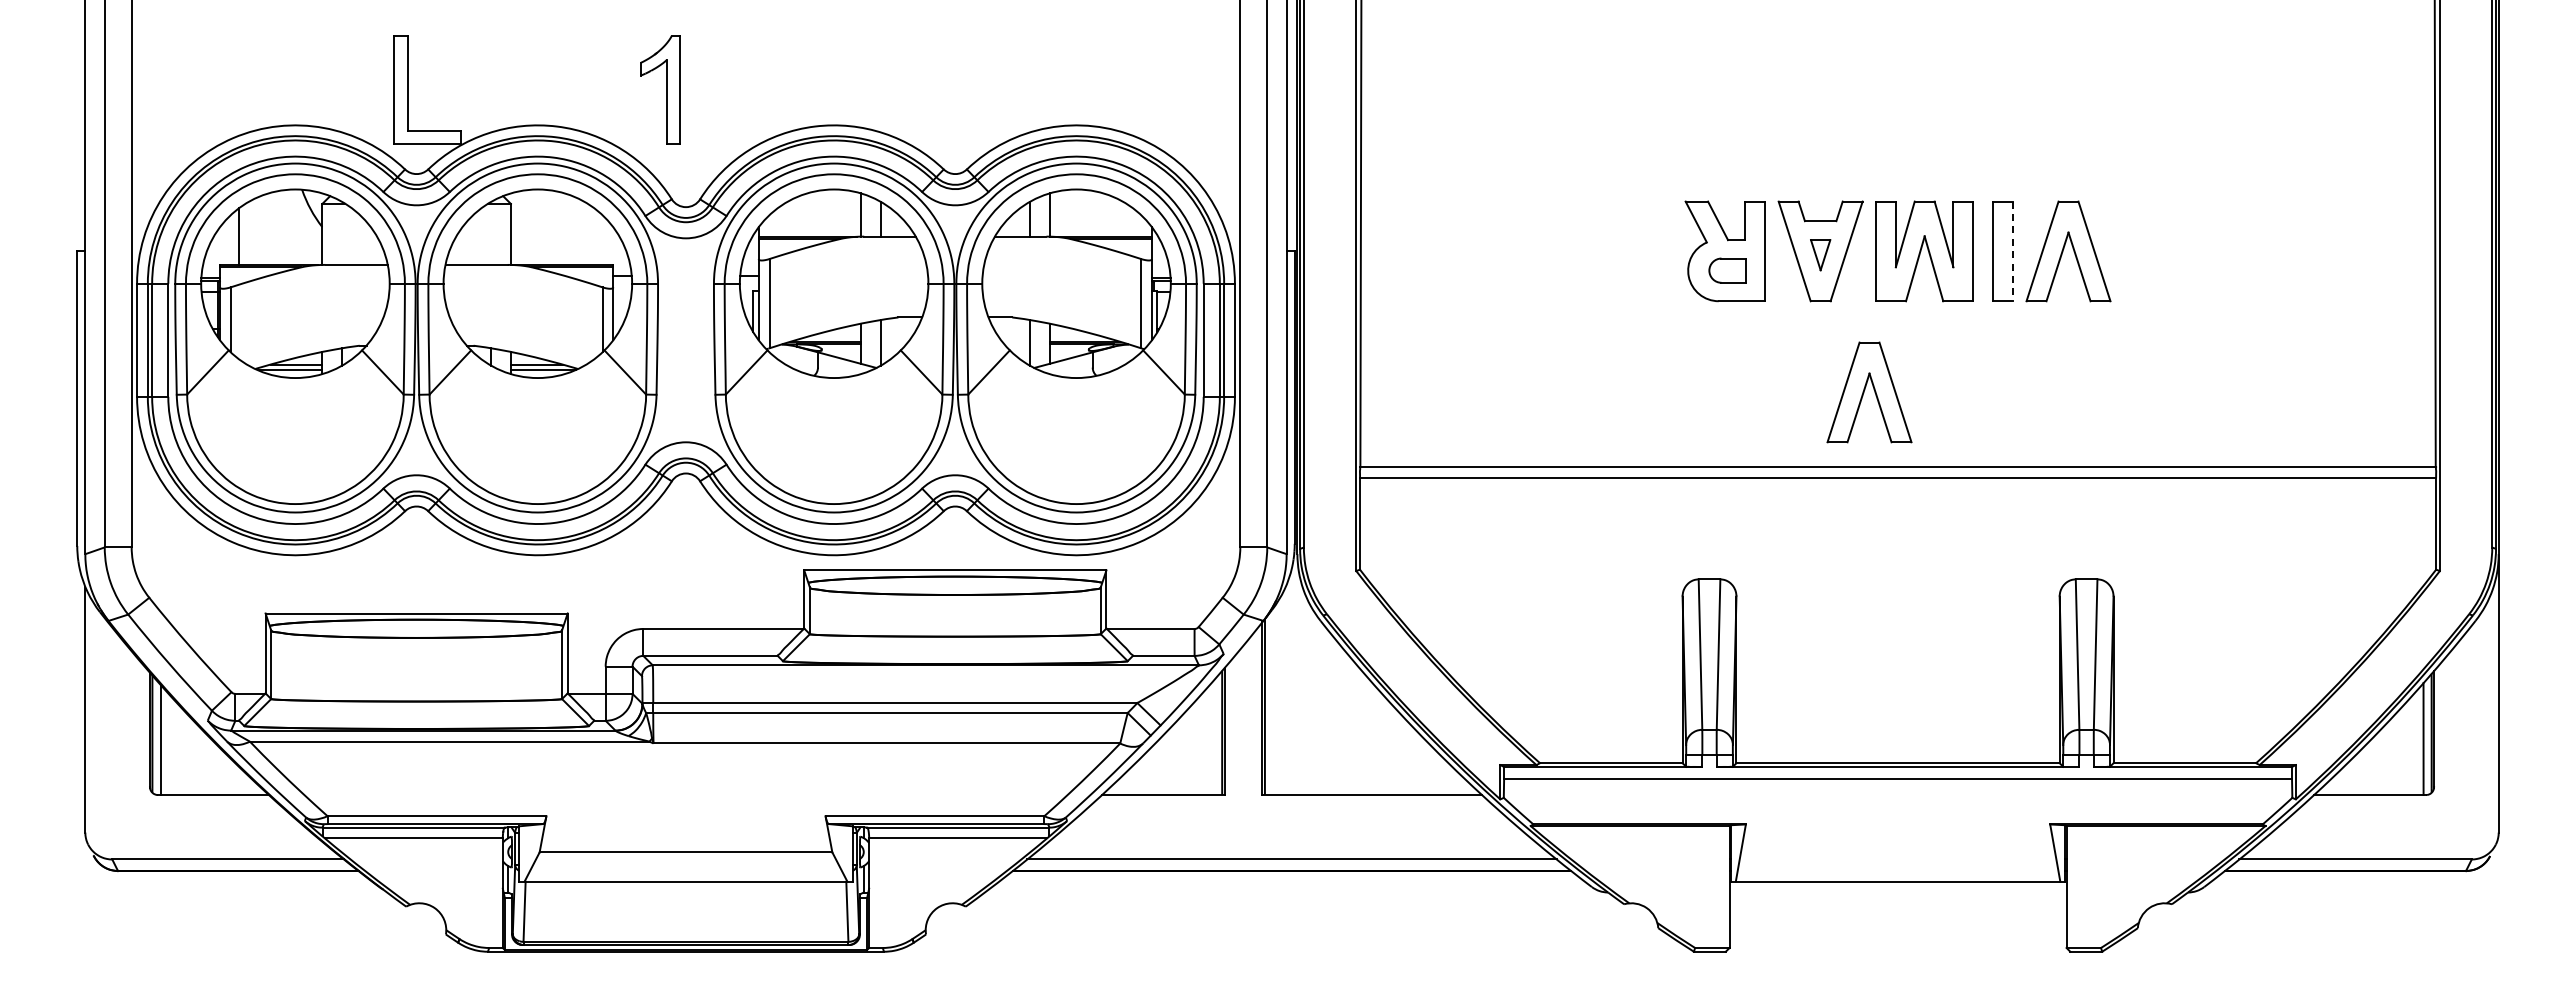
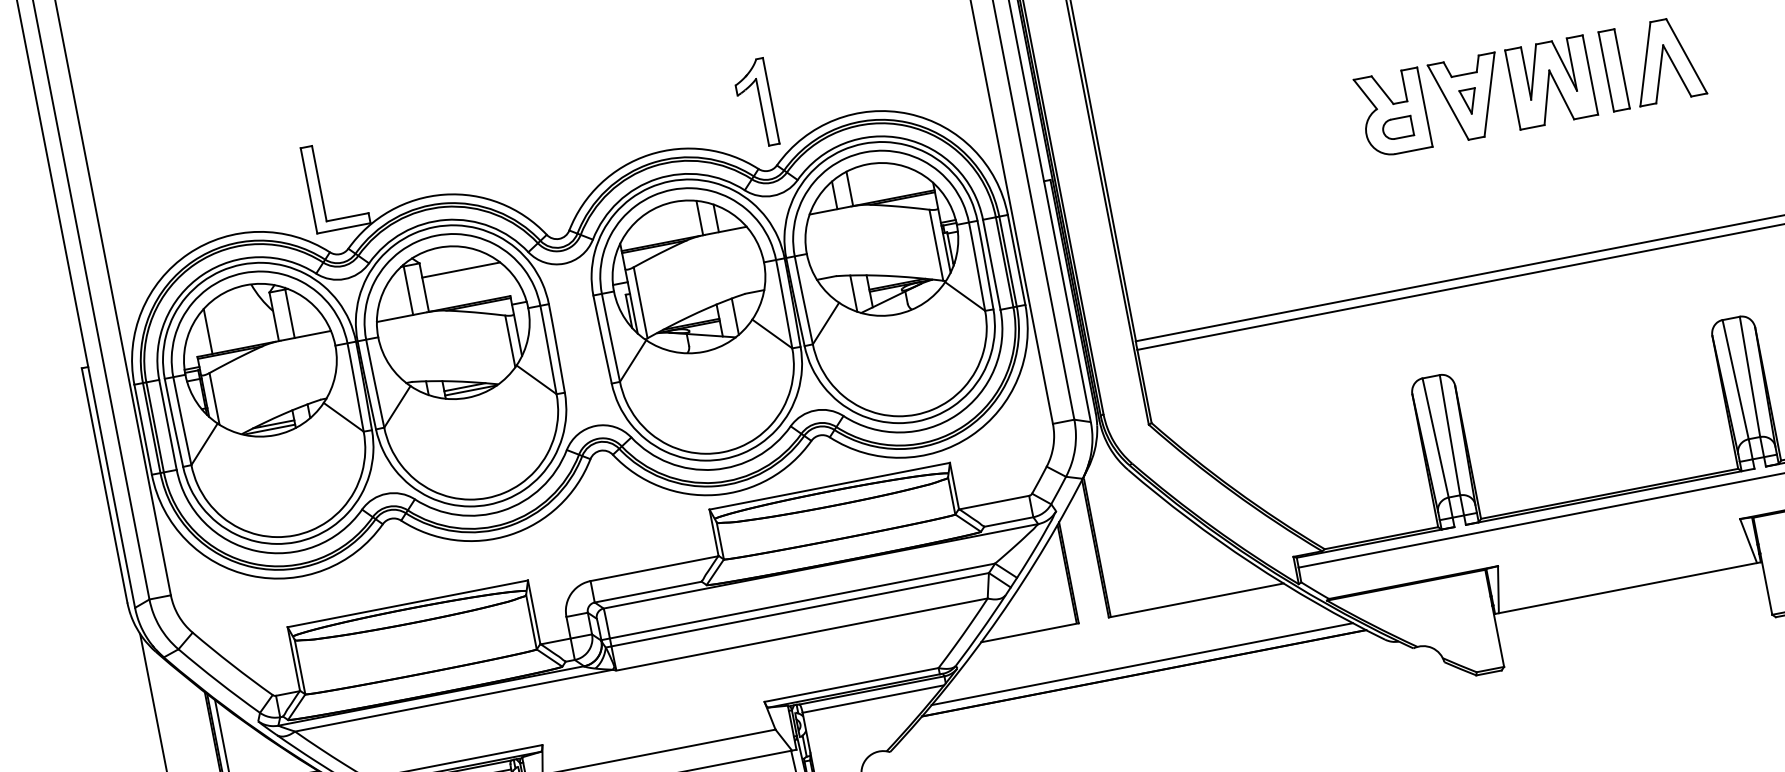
part: (660, 89) -> (755, 103), moved
line: (559, 221) -> (460, 269), added
line: (342, 232) -> (289, 312), added
line: (491, 232) -> (408, 289), added
line: (2013, 251) -> (1622, 68), dashed -> solid
part: (1869, 392) -> (1529, 203), removed

